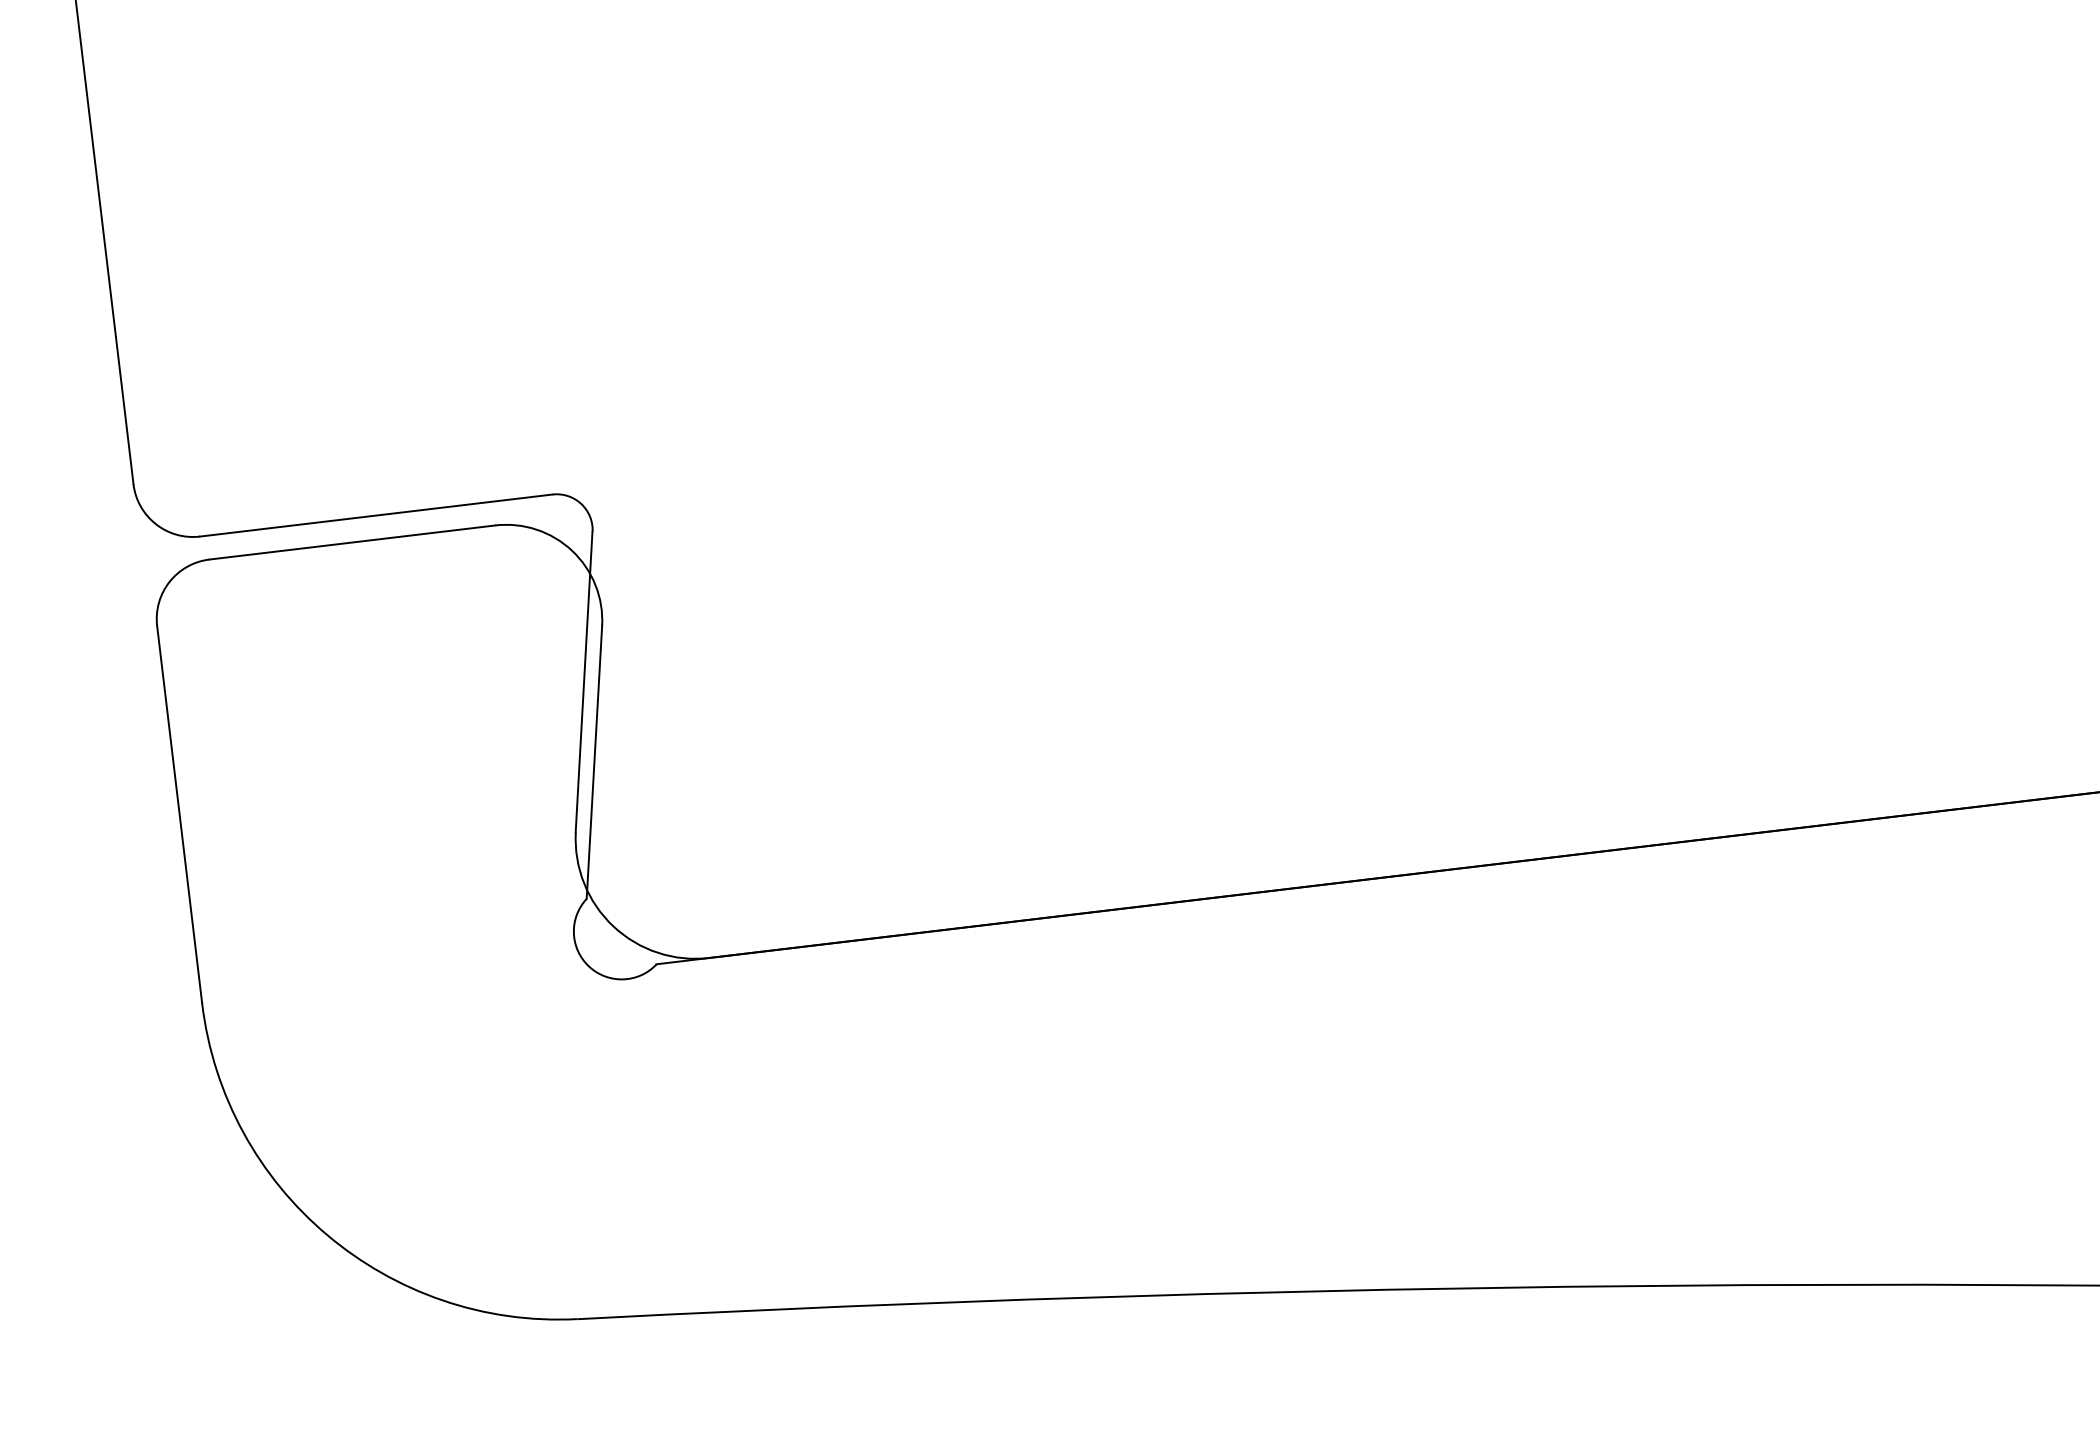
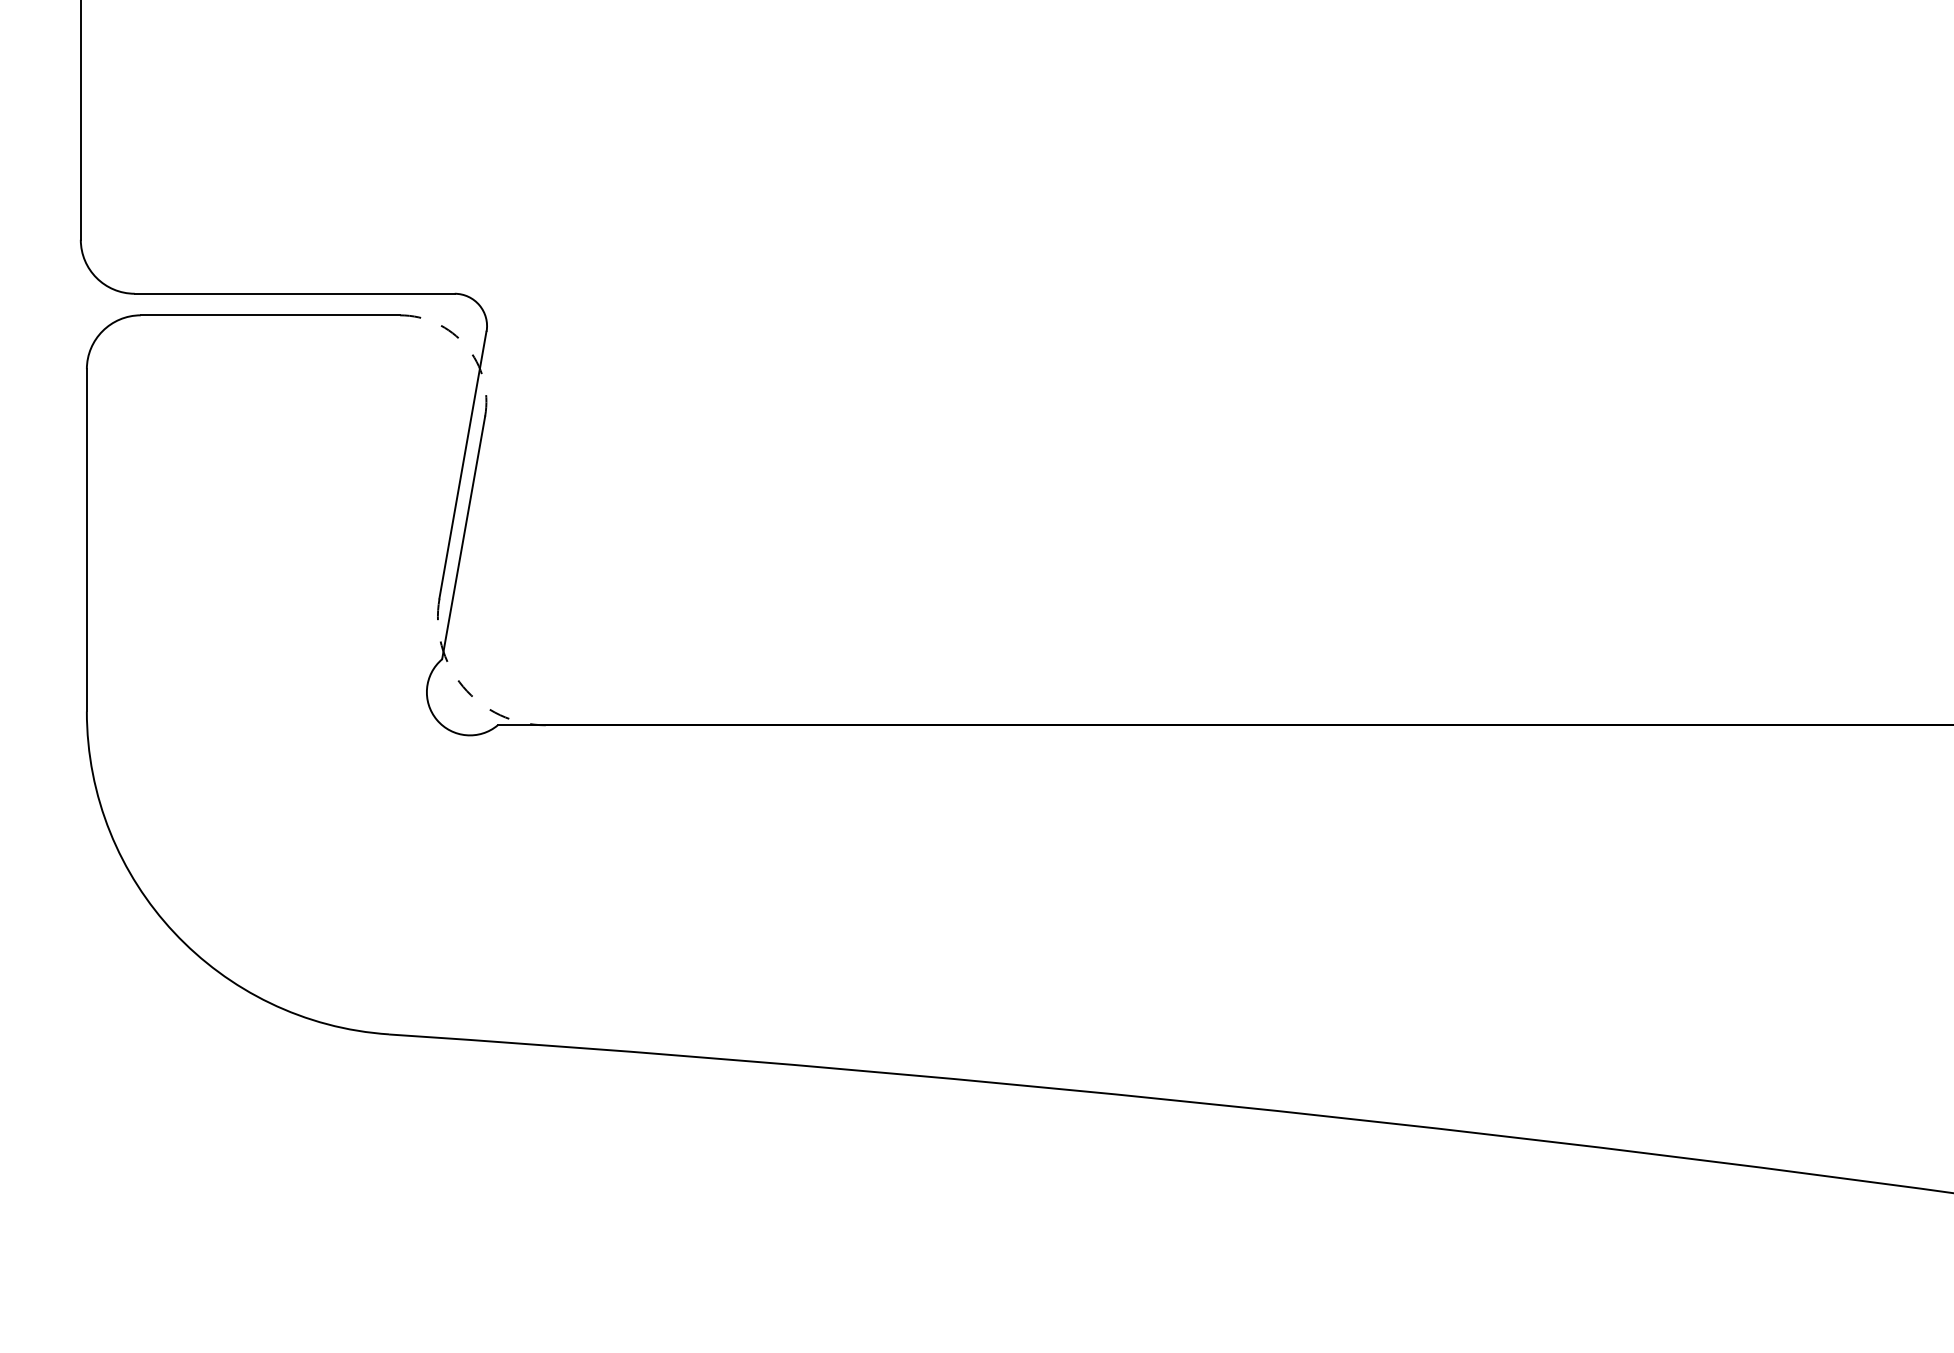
arc: (572, 551) -> (466, 346), solid -> dashed
arc: (613, 926) -> (463, 686), solid -> dashed

